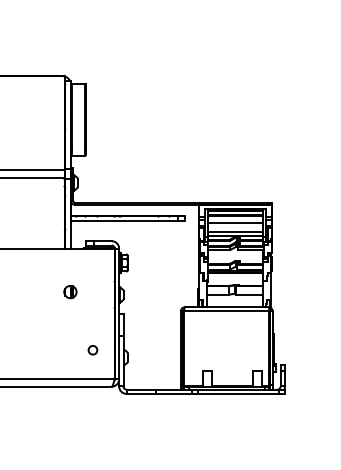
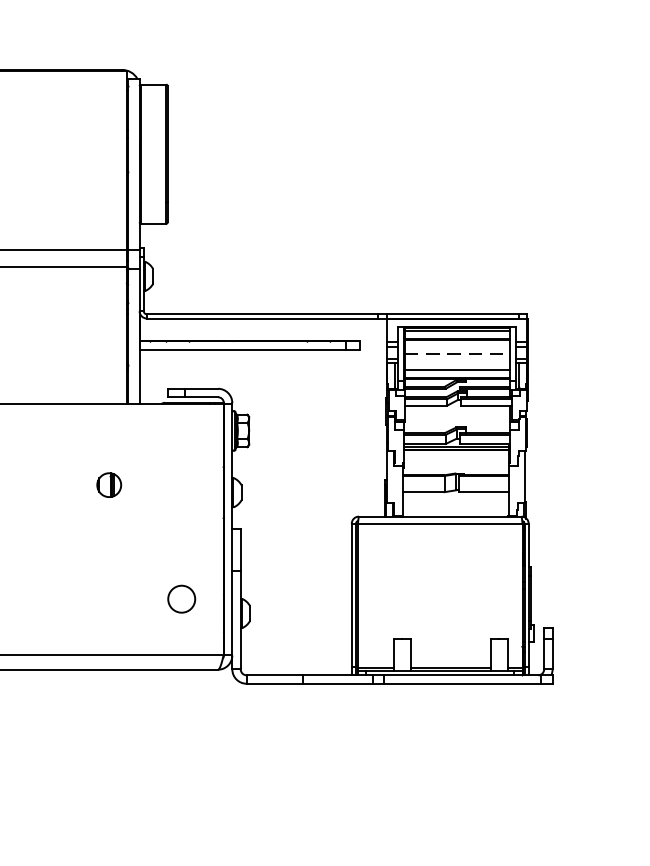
line: (236, 222) -> (458, 352), solid -> dashed
part: (70, 292) -> (109, 485), moved
circle: (92, 350) -> (180, 599), size x1.6

